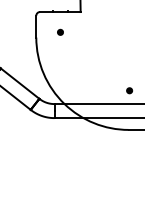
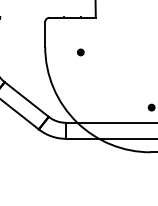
part: (60, 31) -> (80, 51), moved

